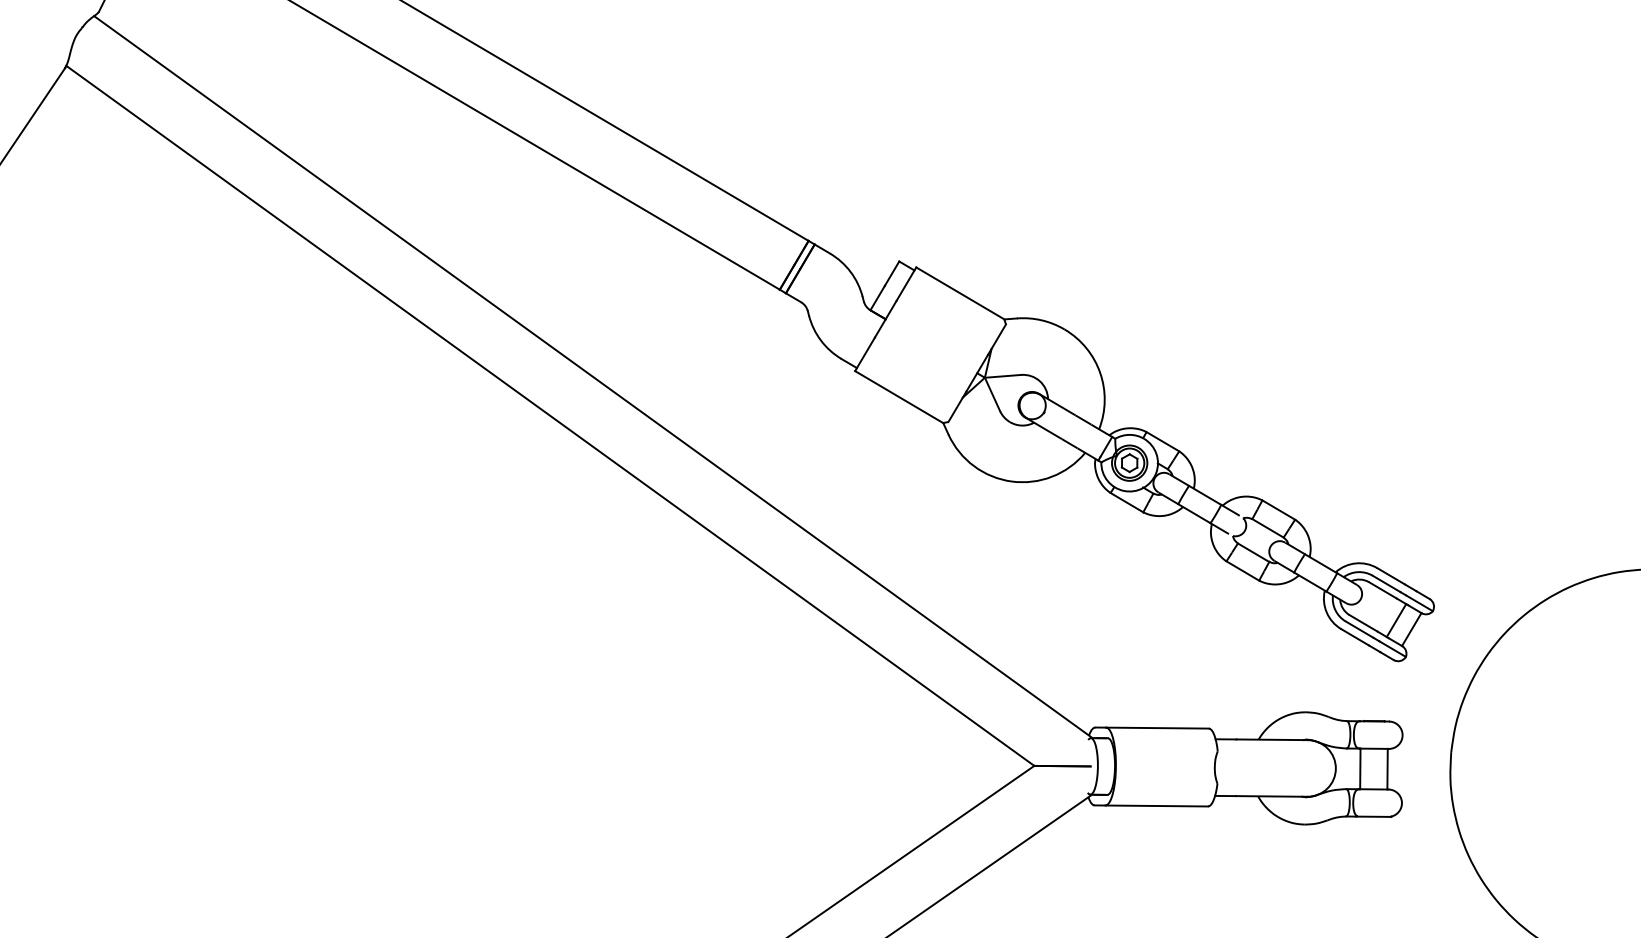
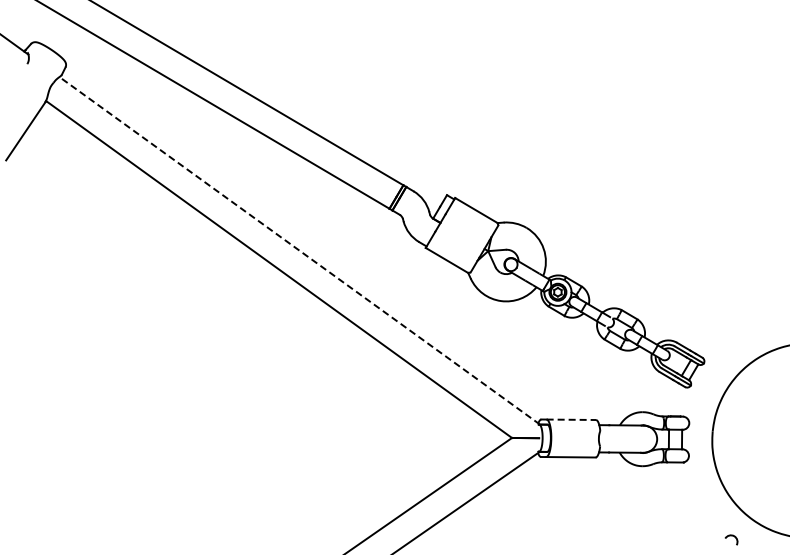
line: (592, 376) -> (299, 250), solid -> dashed
line: (1157, 727) -> (571, 419), solid -> dashed

